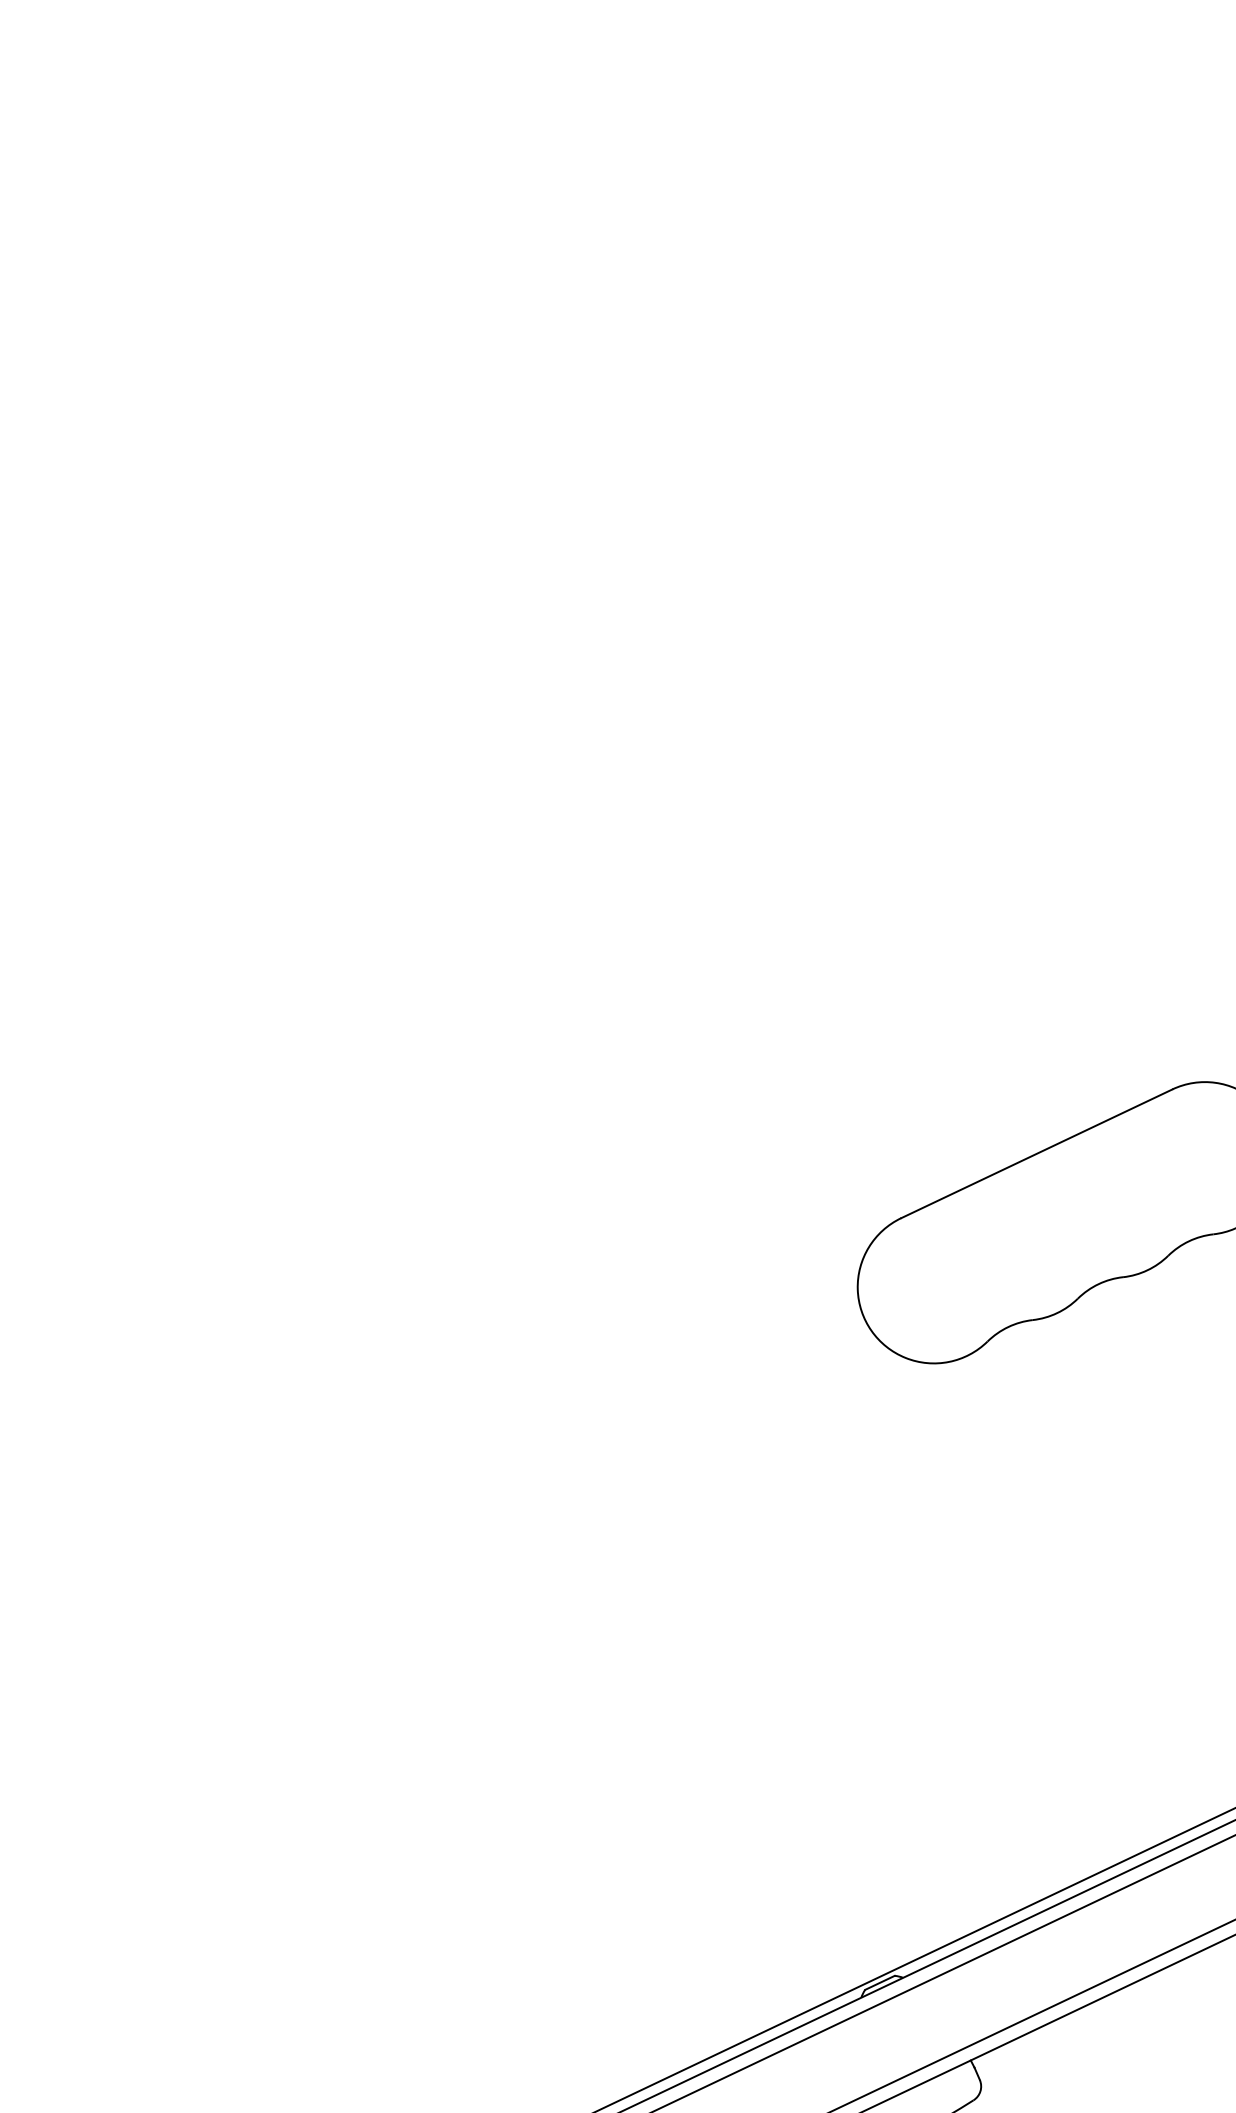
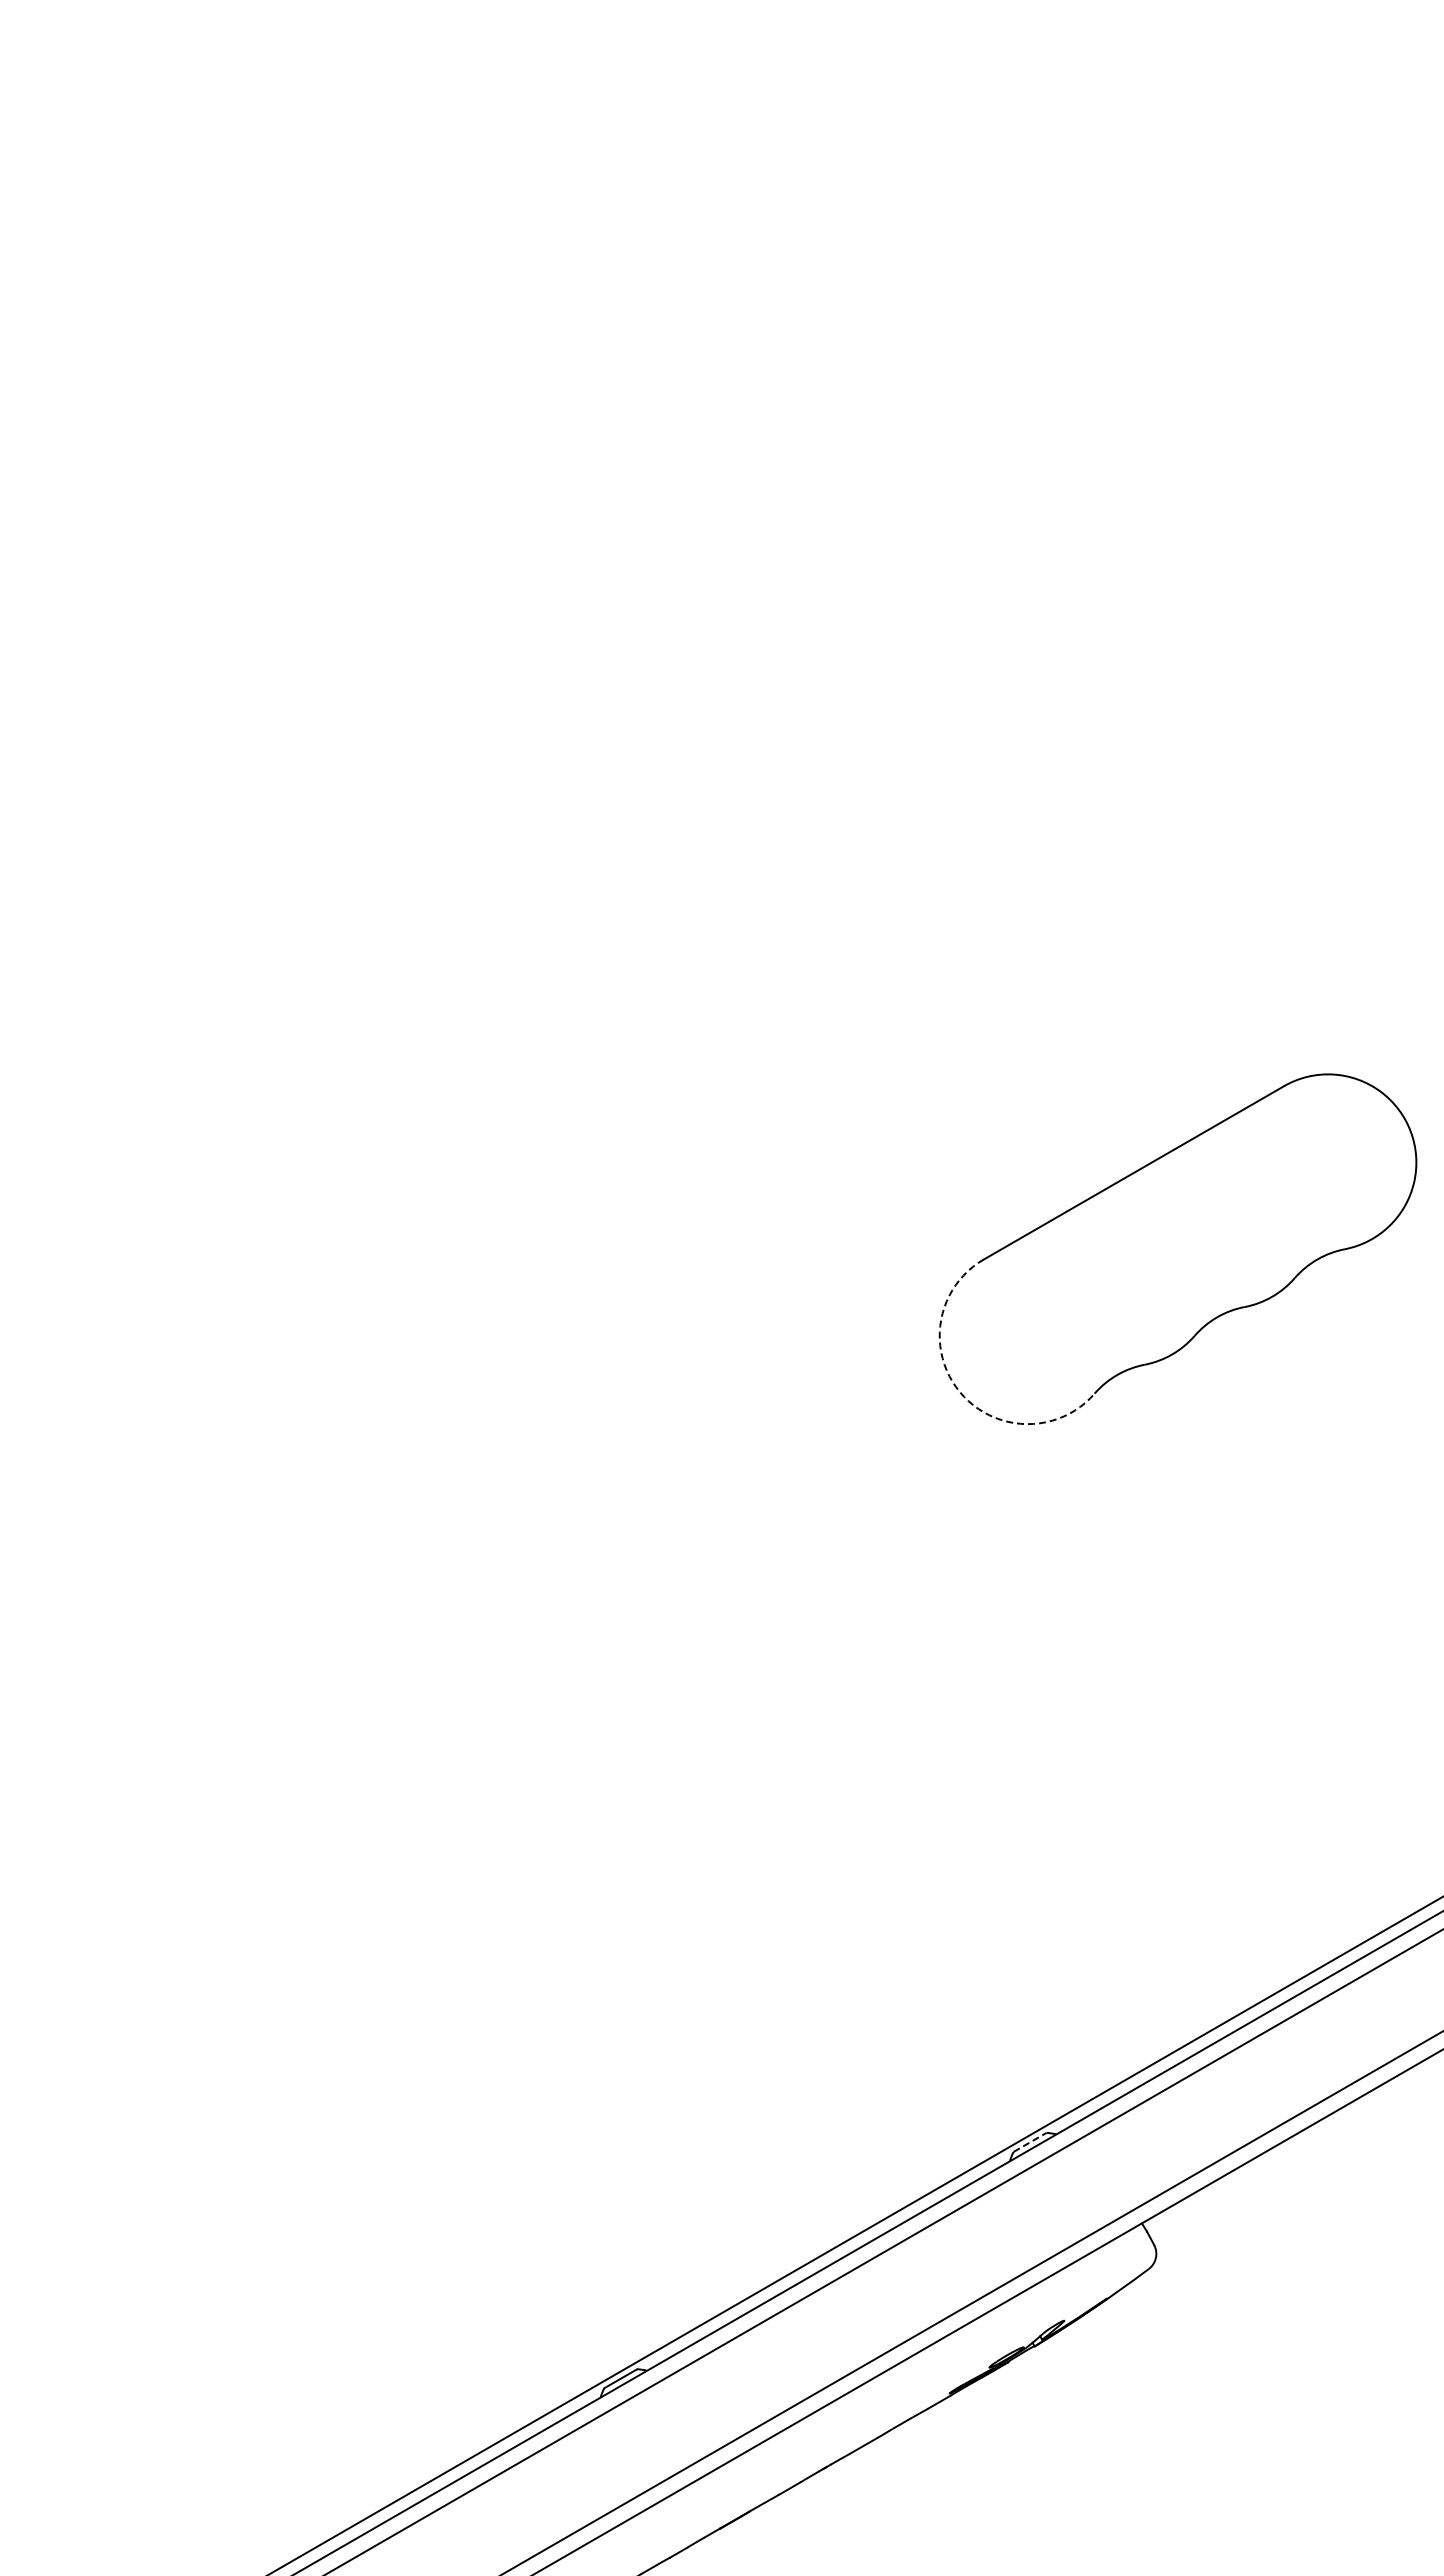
arc: (871, 1331) -> (959, 1392), solid -> dashed
line: (880, 1982) -> (1030, 2142), solid -> dashed

